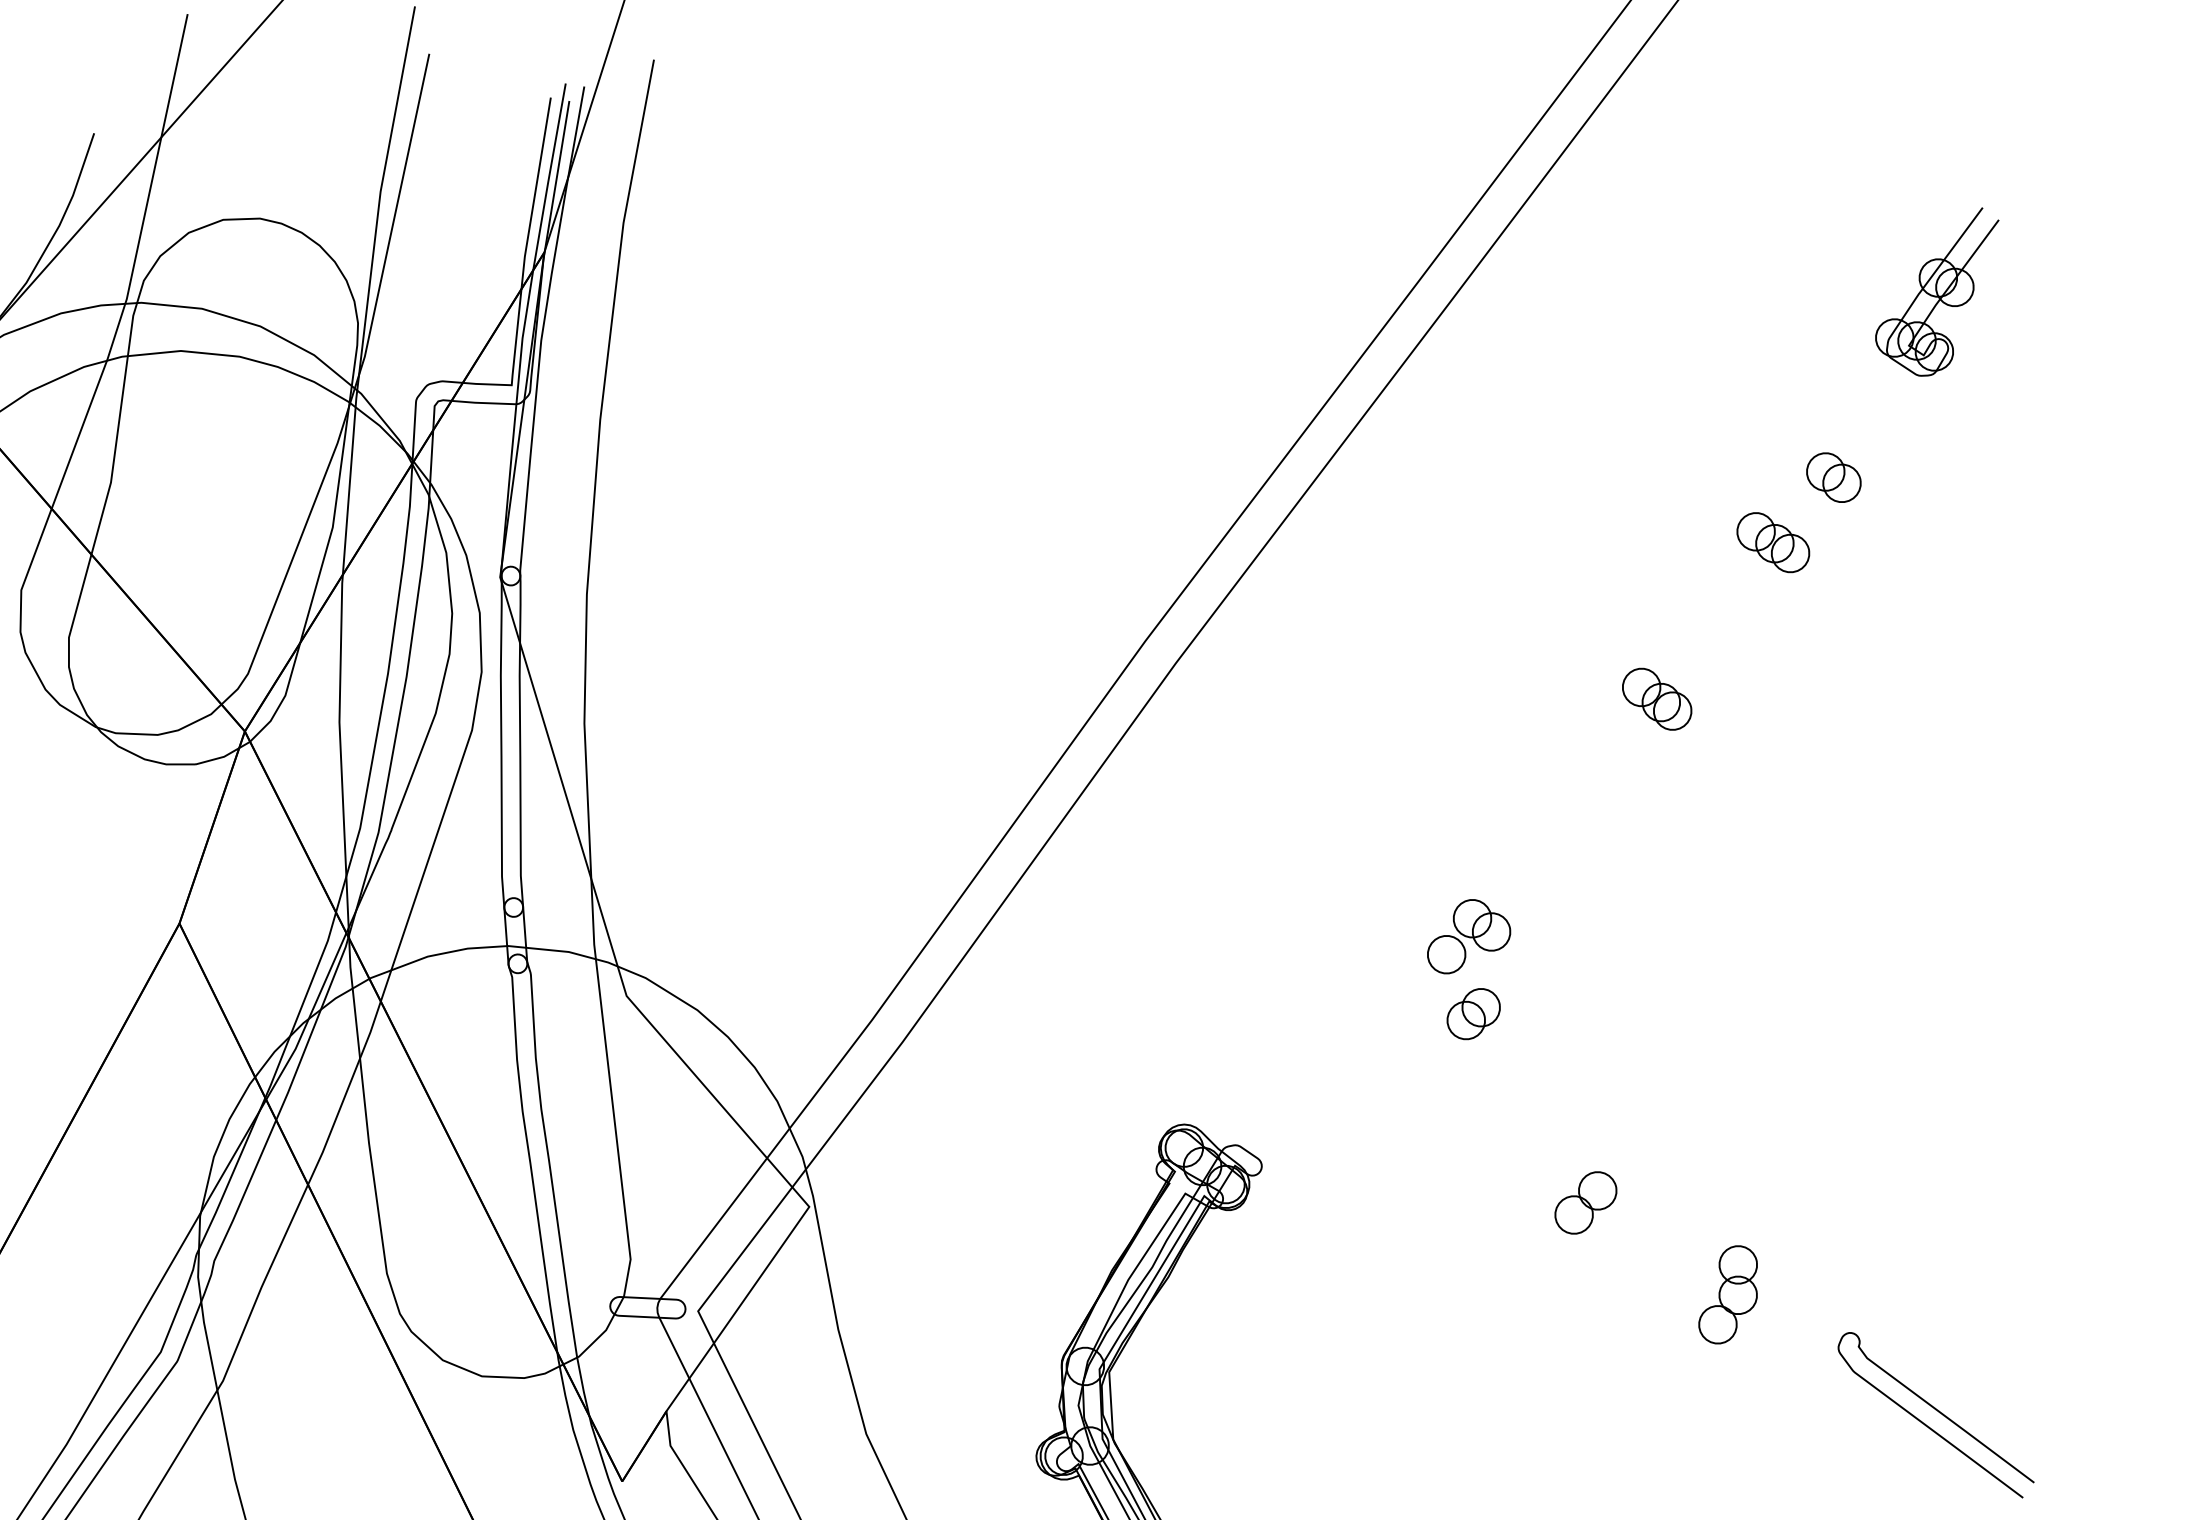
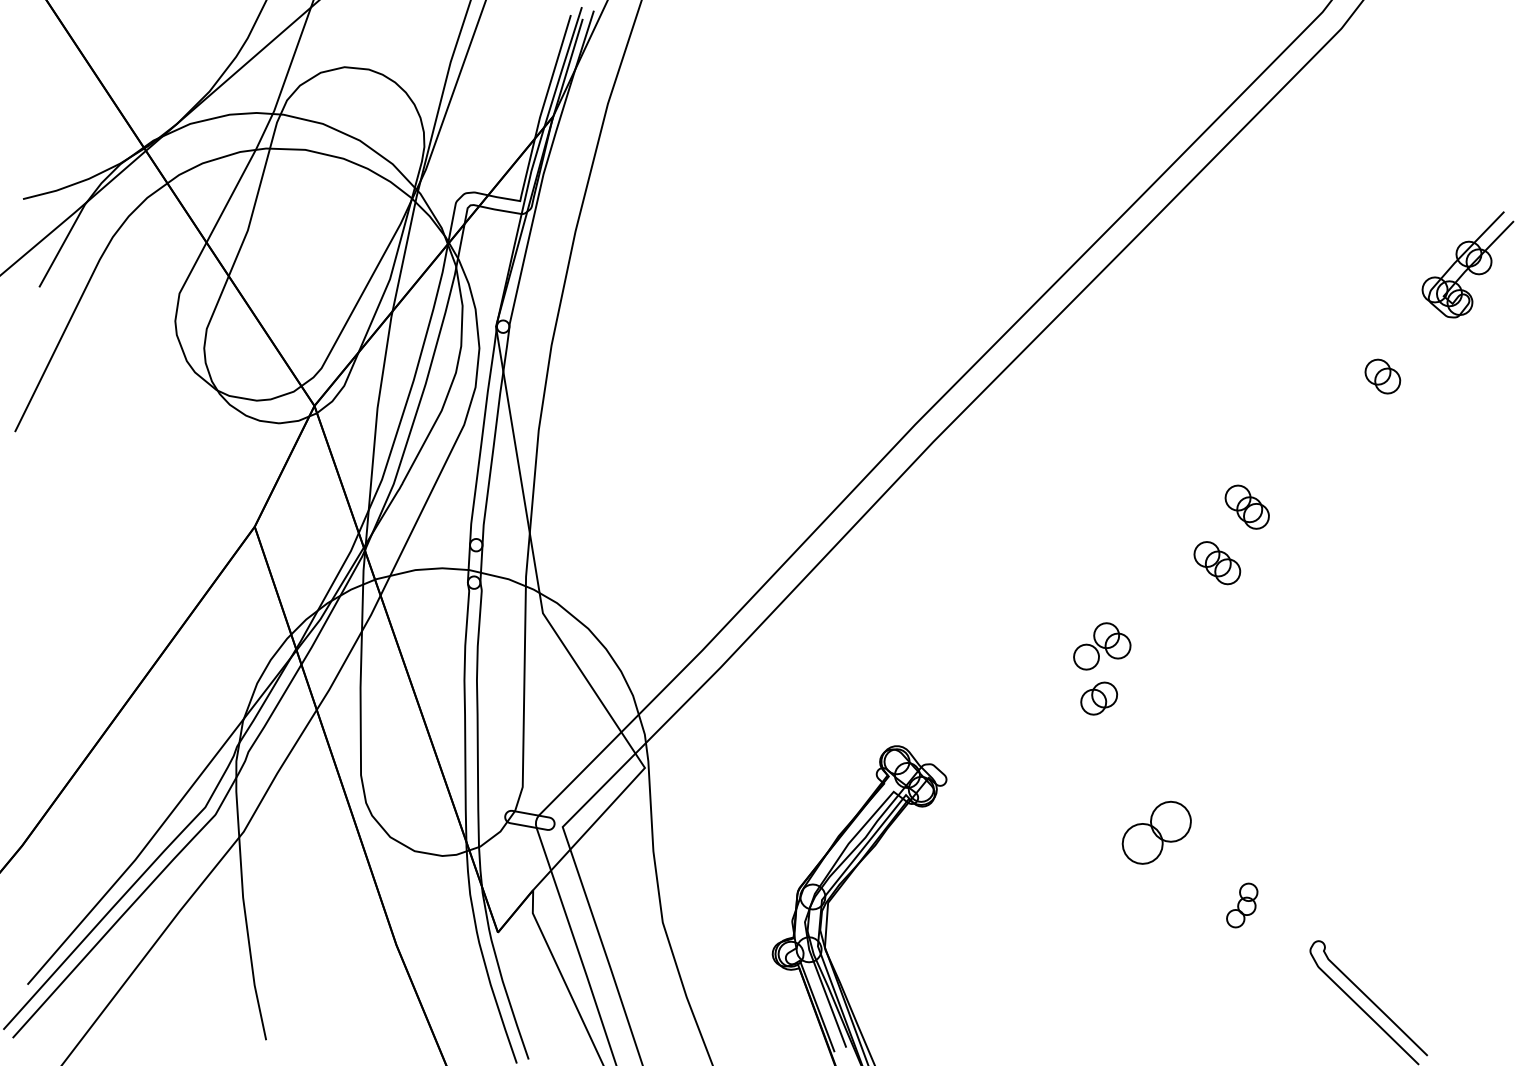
part: (1773, 543) -> (1217, 563), moved
part: (1585, 1202) -> (1156, 832), size x1.6
part: (1726, 1294) -> (1241, 905), size x0.7

